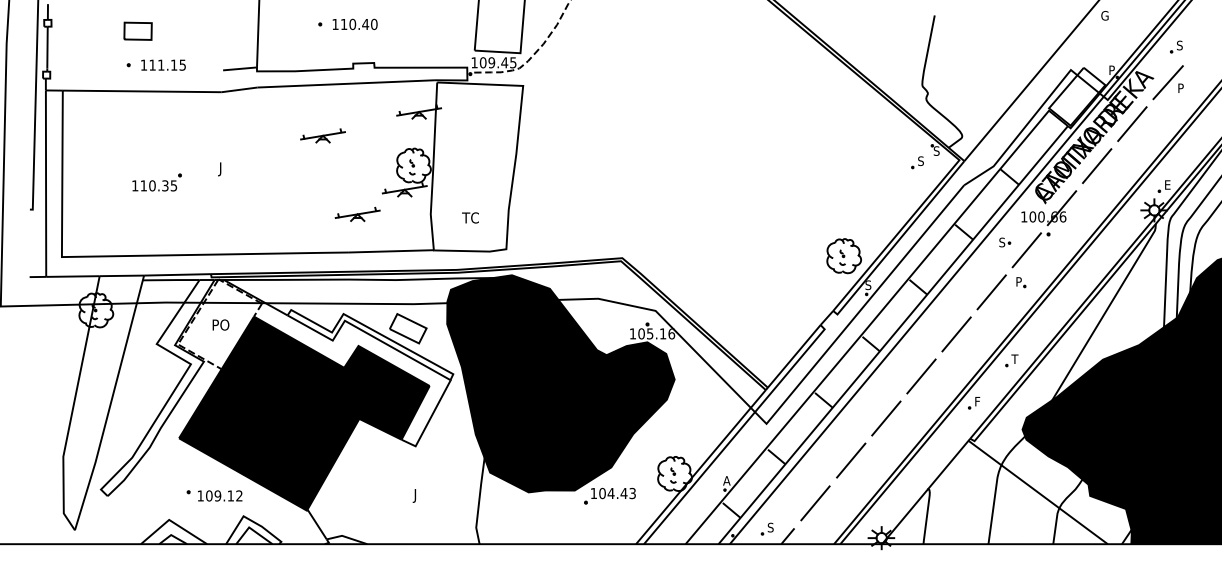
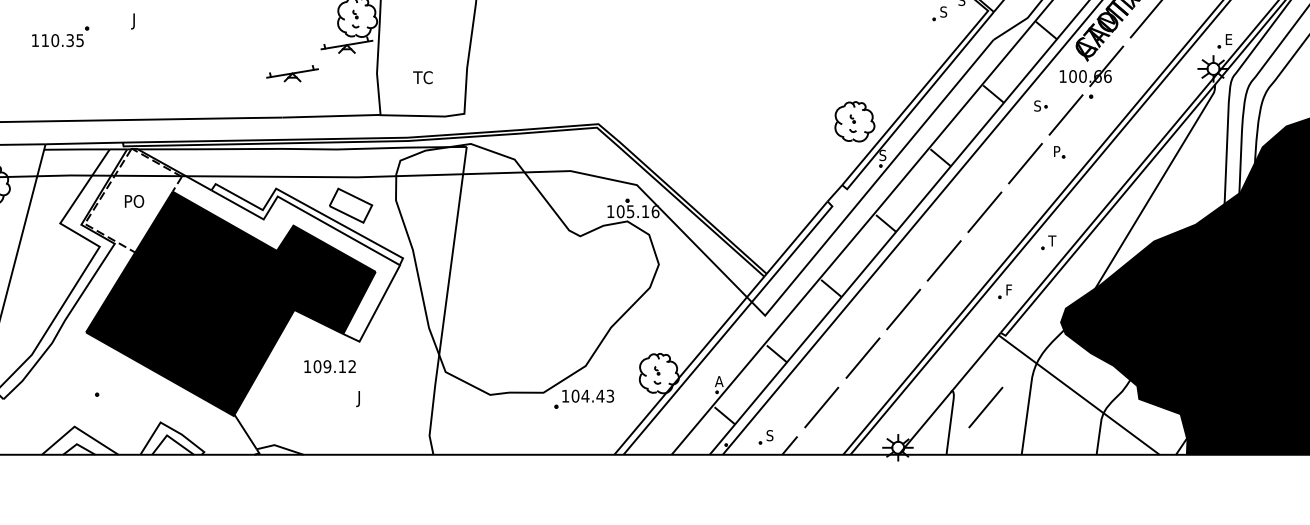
fill: (560, 383) -> (526, 269), removed
text: (220, 495) -> (330, 366), moved
line: (957, 503) -> (985, 407), added

